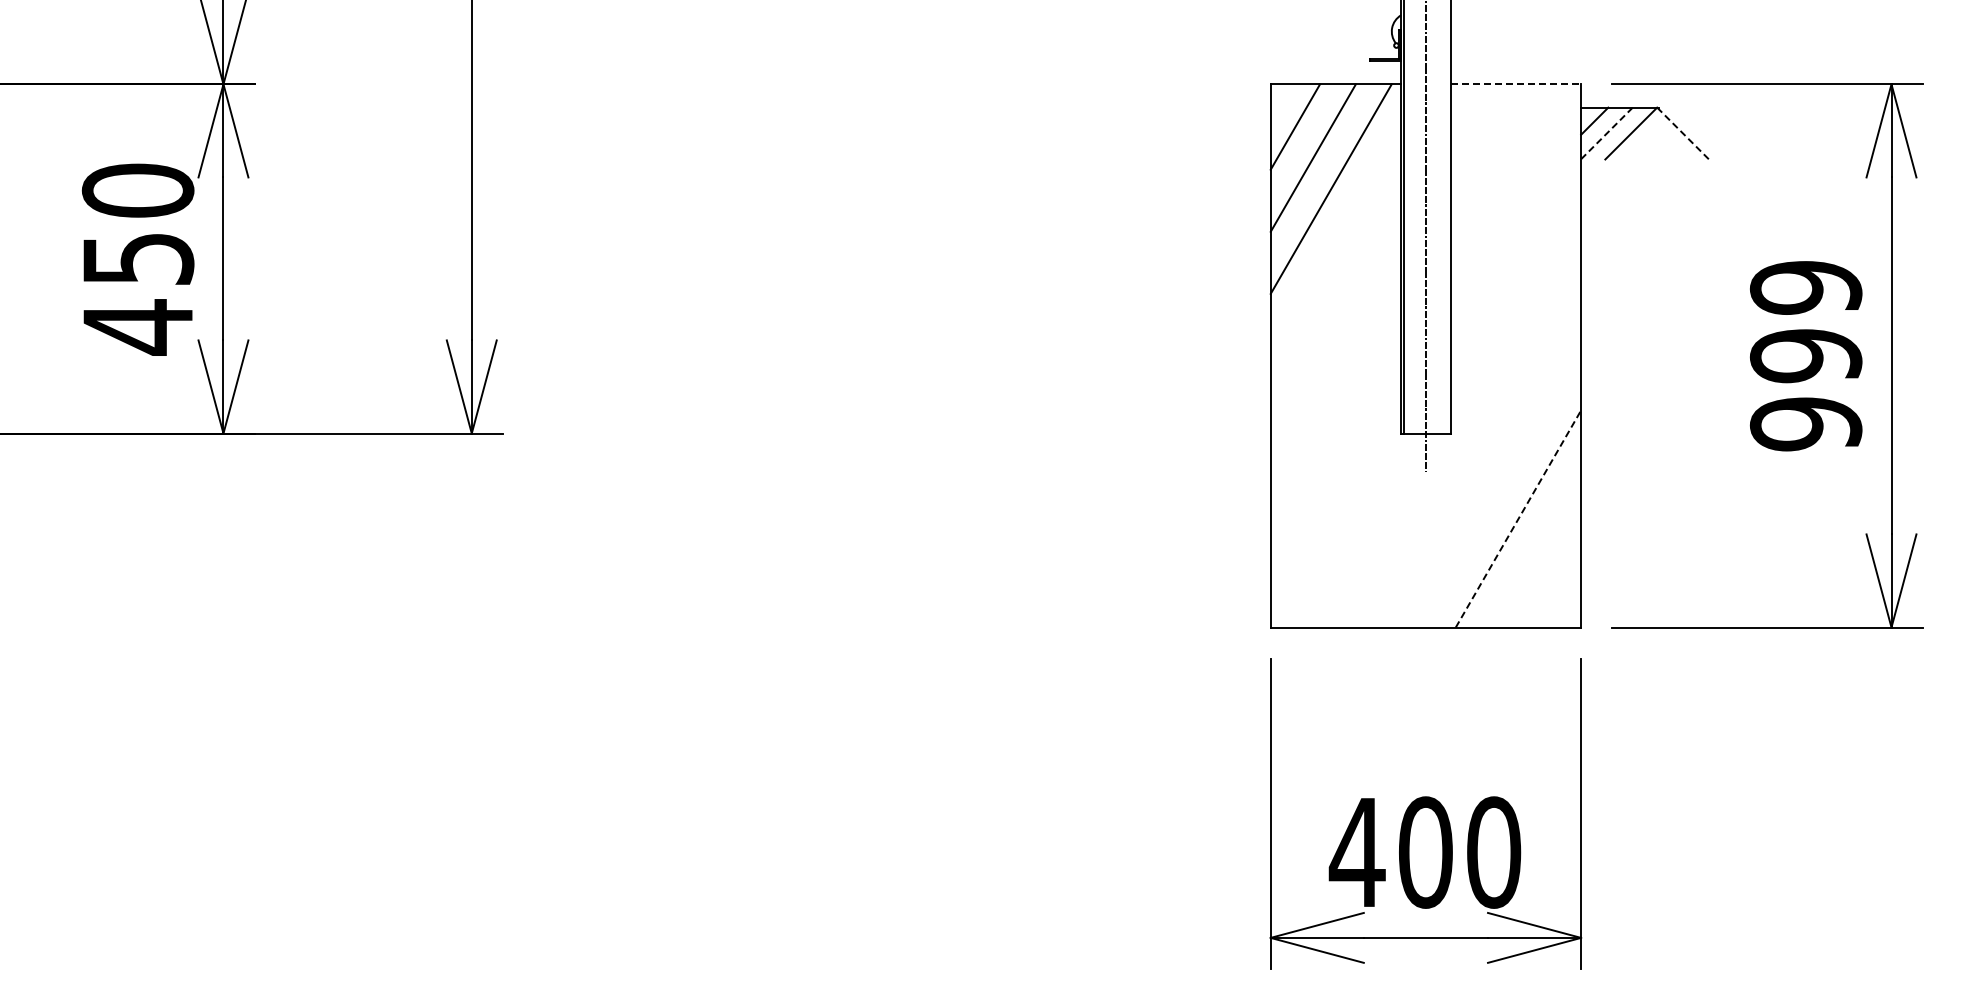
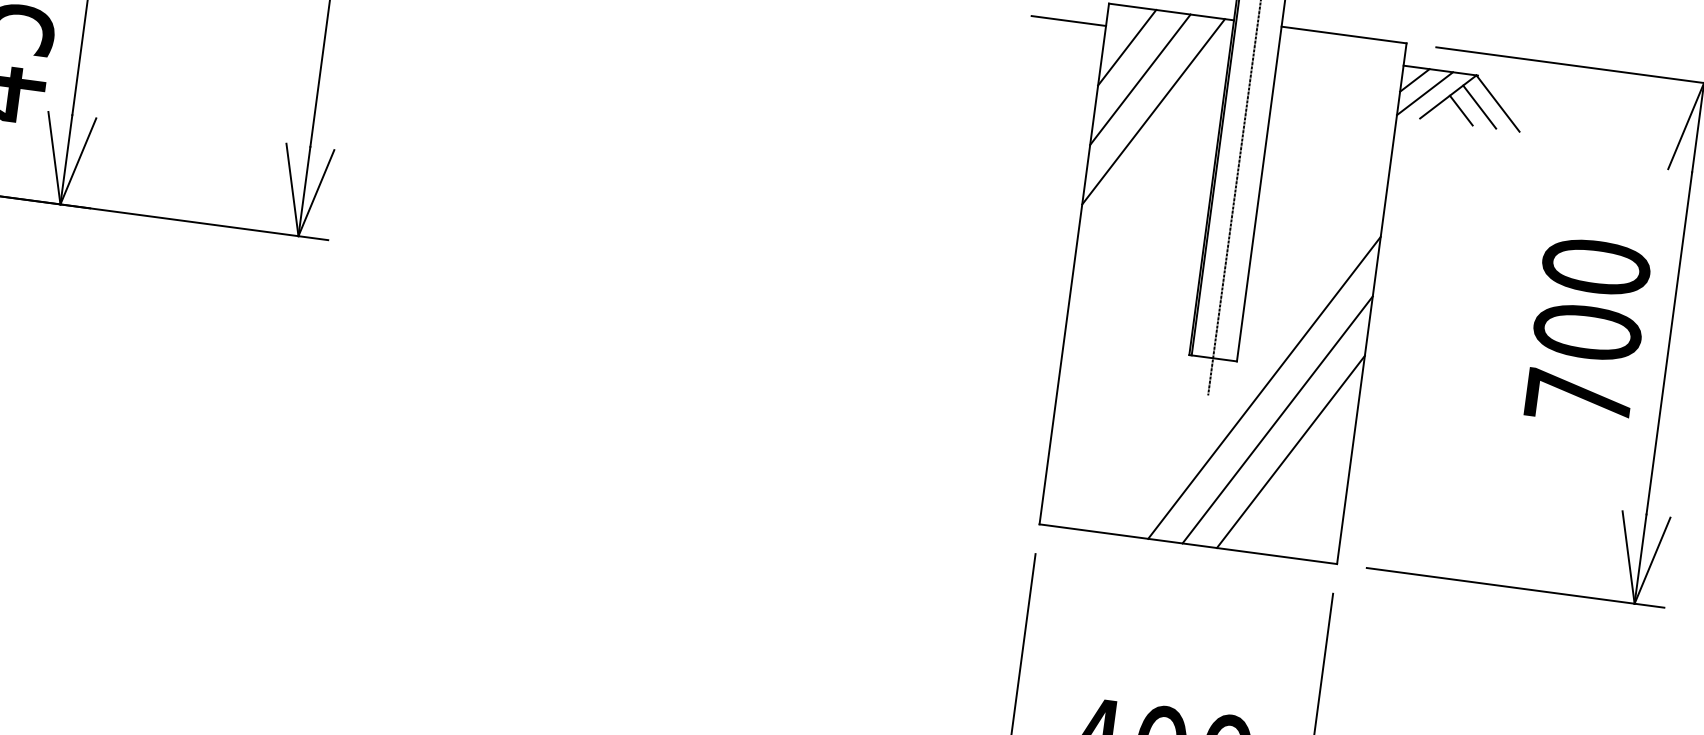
line: (1516, 84) -> (1344, 35), dashed -> solid
line: (1231, 107) -> (1068, 20), added
line: (1606, 133) -> (1424, 93), dashed -> solid
line: (1683, 133) -> (1498, 103), dashed -> solid
line: (1664, 139) -> (1479, 106), added
line: (1646, 145) -> (1461, 110), added
text: (1805, 355) -> (1586, 331), 999 -> 700
line: (1482, 456) -> (1264, 387), added
line: (1500, 487) -> (1277, 419), added
line: (1518, 518) -> (1290, 451), dashed -> solid

